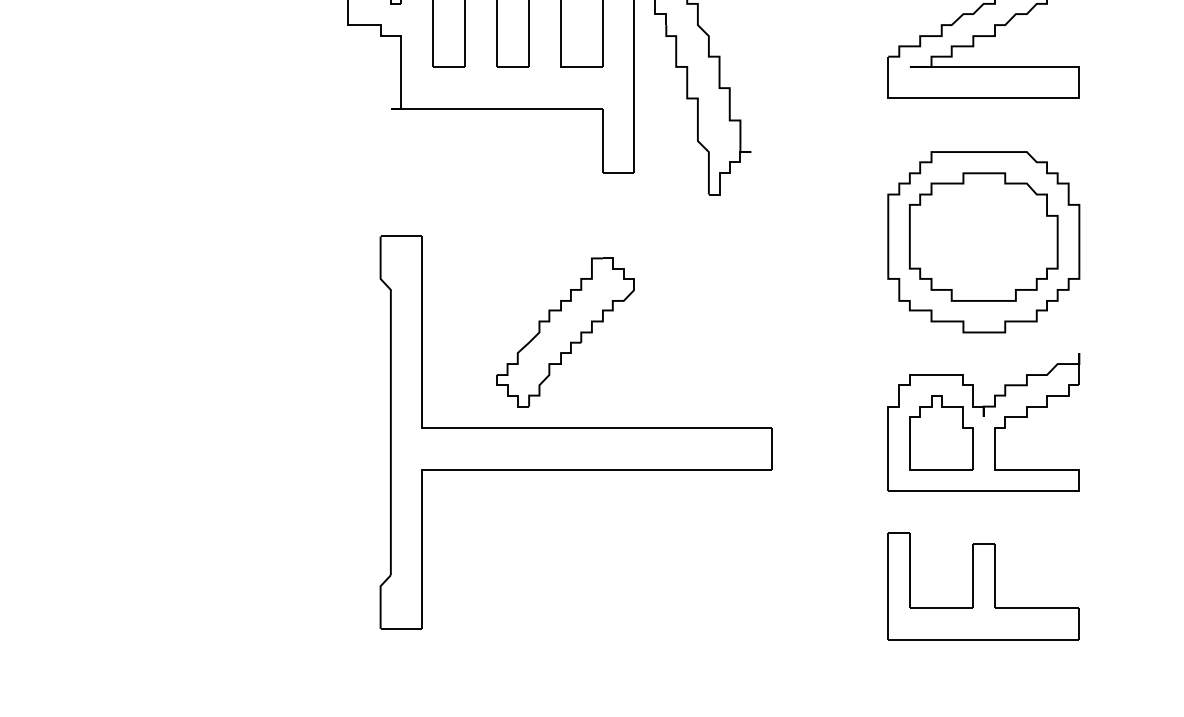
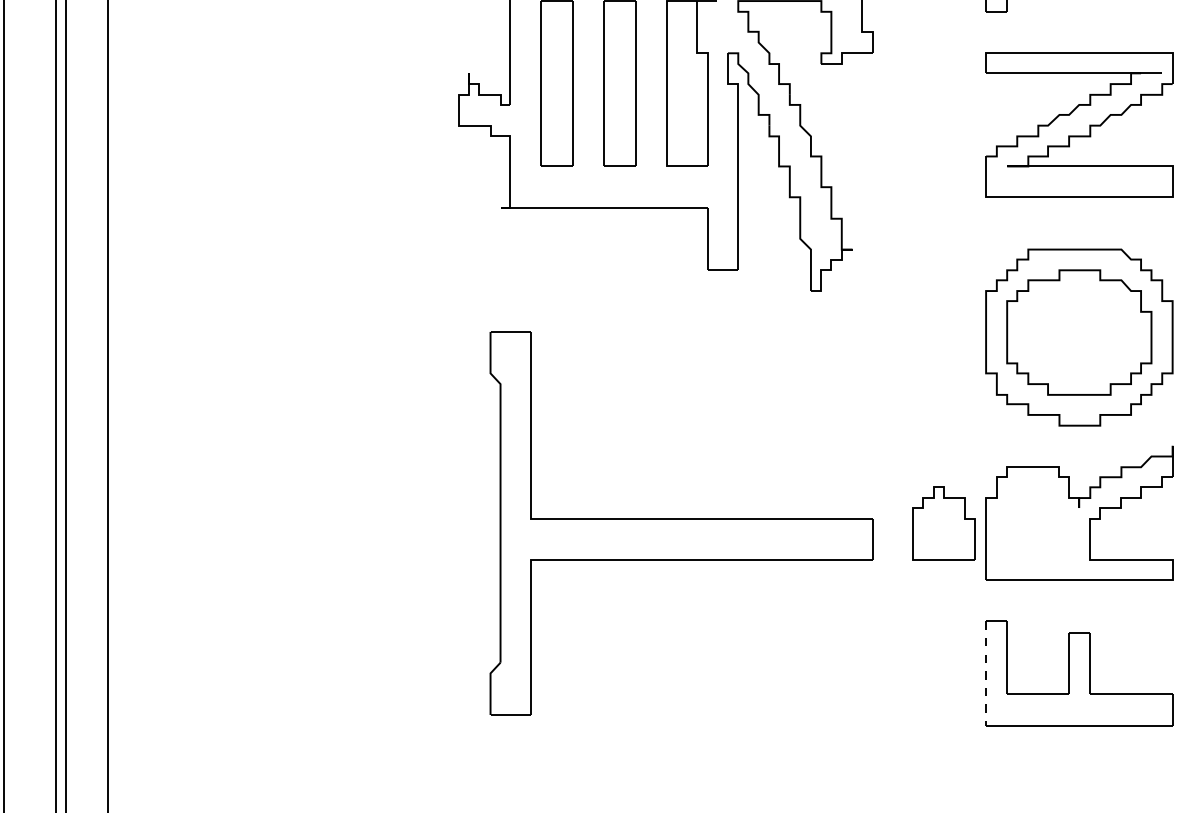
part: (564, 332) -> (670, 425), removed
part: (940, 432) -> (943, 523), moved
line: (888, 586) -> (986, 673), solid -> dashed

